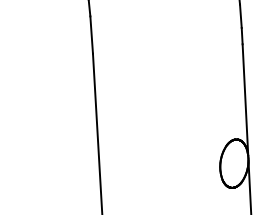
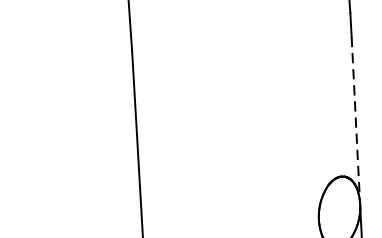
line: (245, 100) -> (355, 119), solid -> dashed

